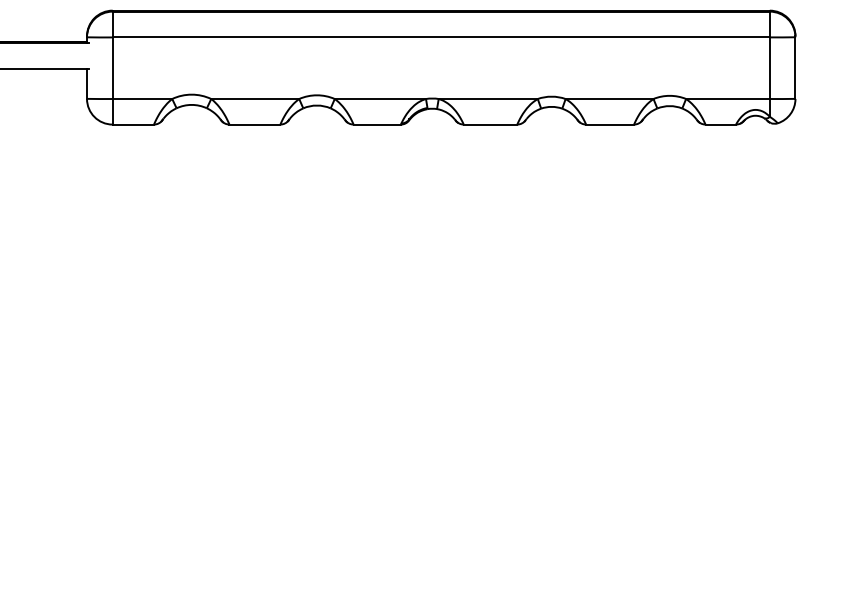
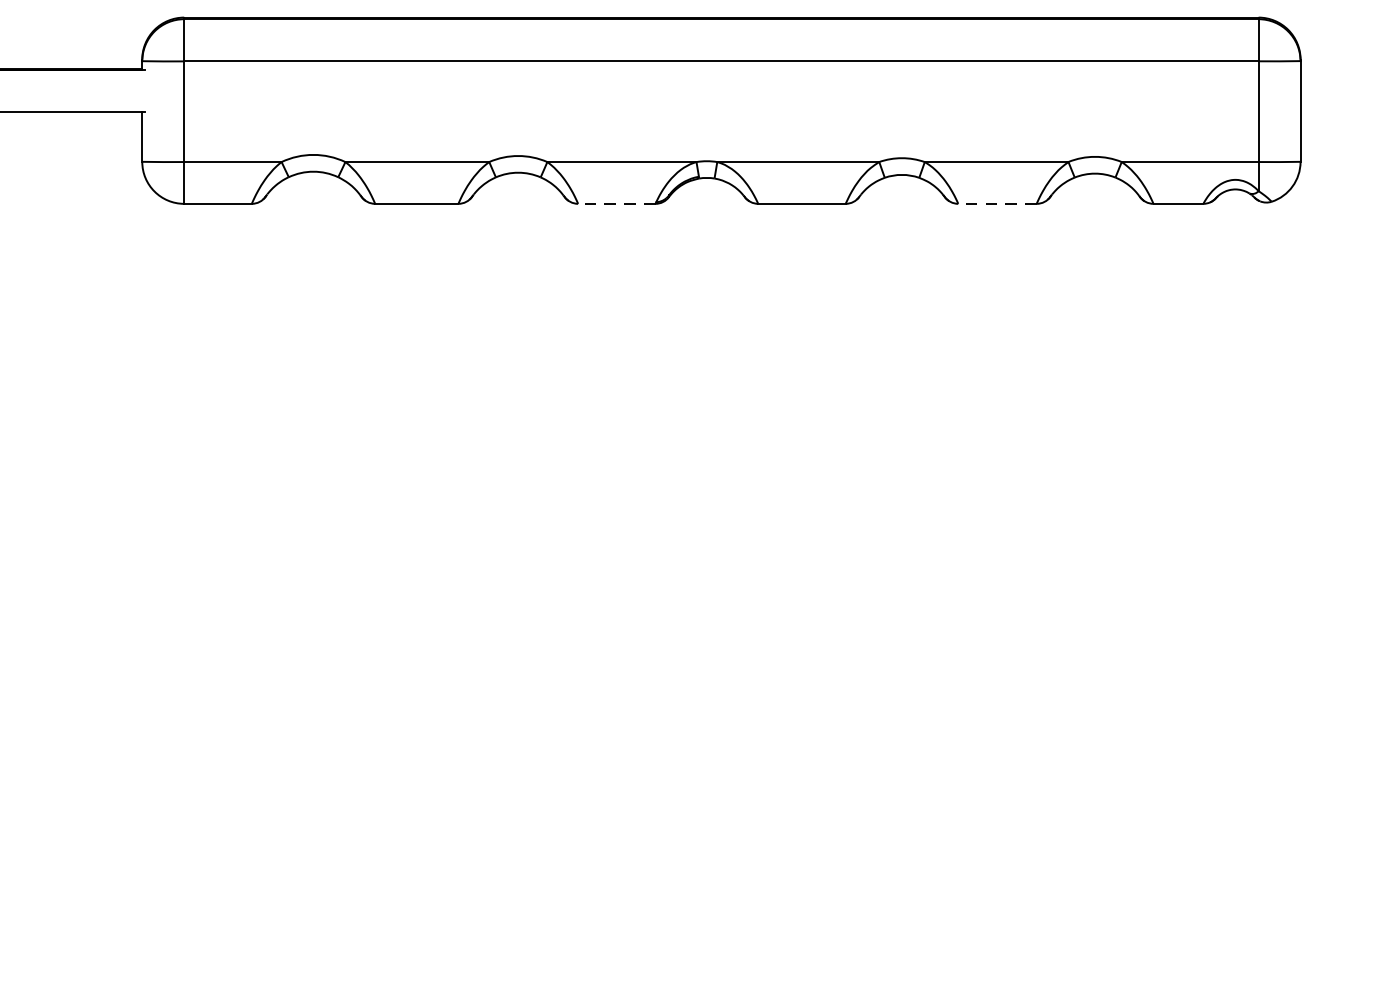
line: (377, 124) -> (617, 203), solid -> dashed
line: (609, 124) -> (996, 203), solid -> dashed

